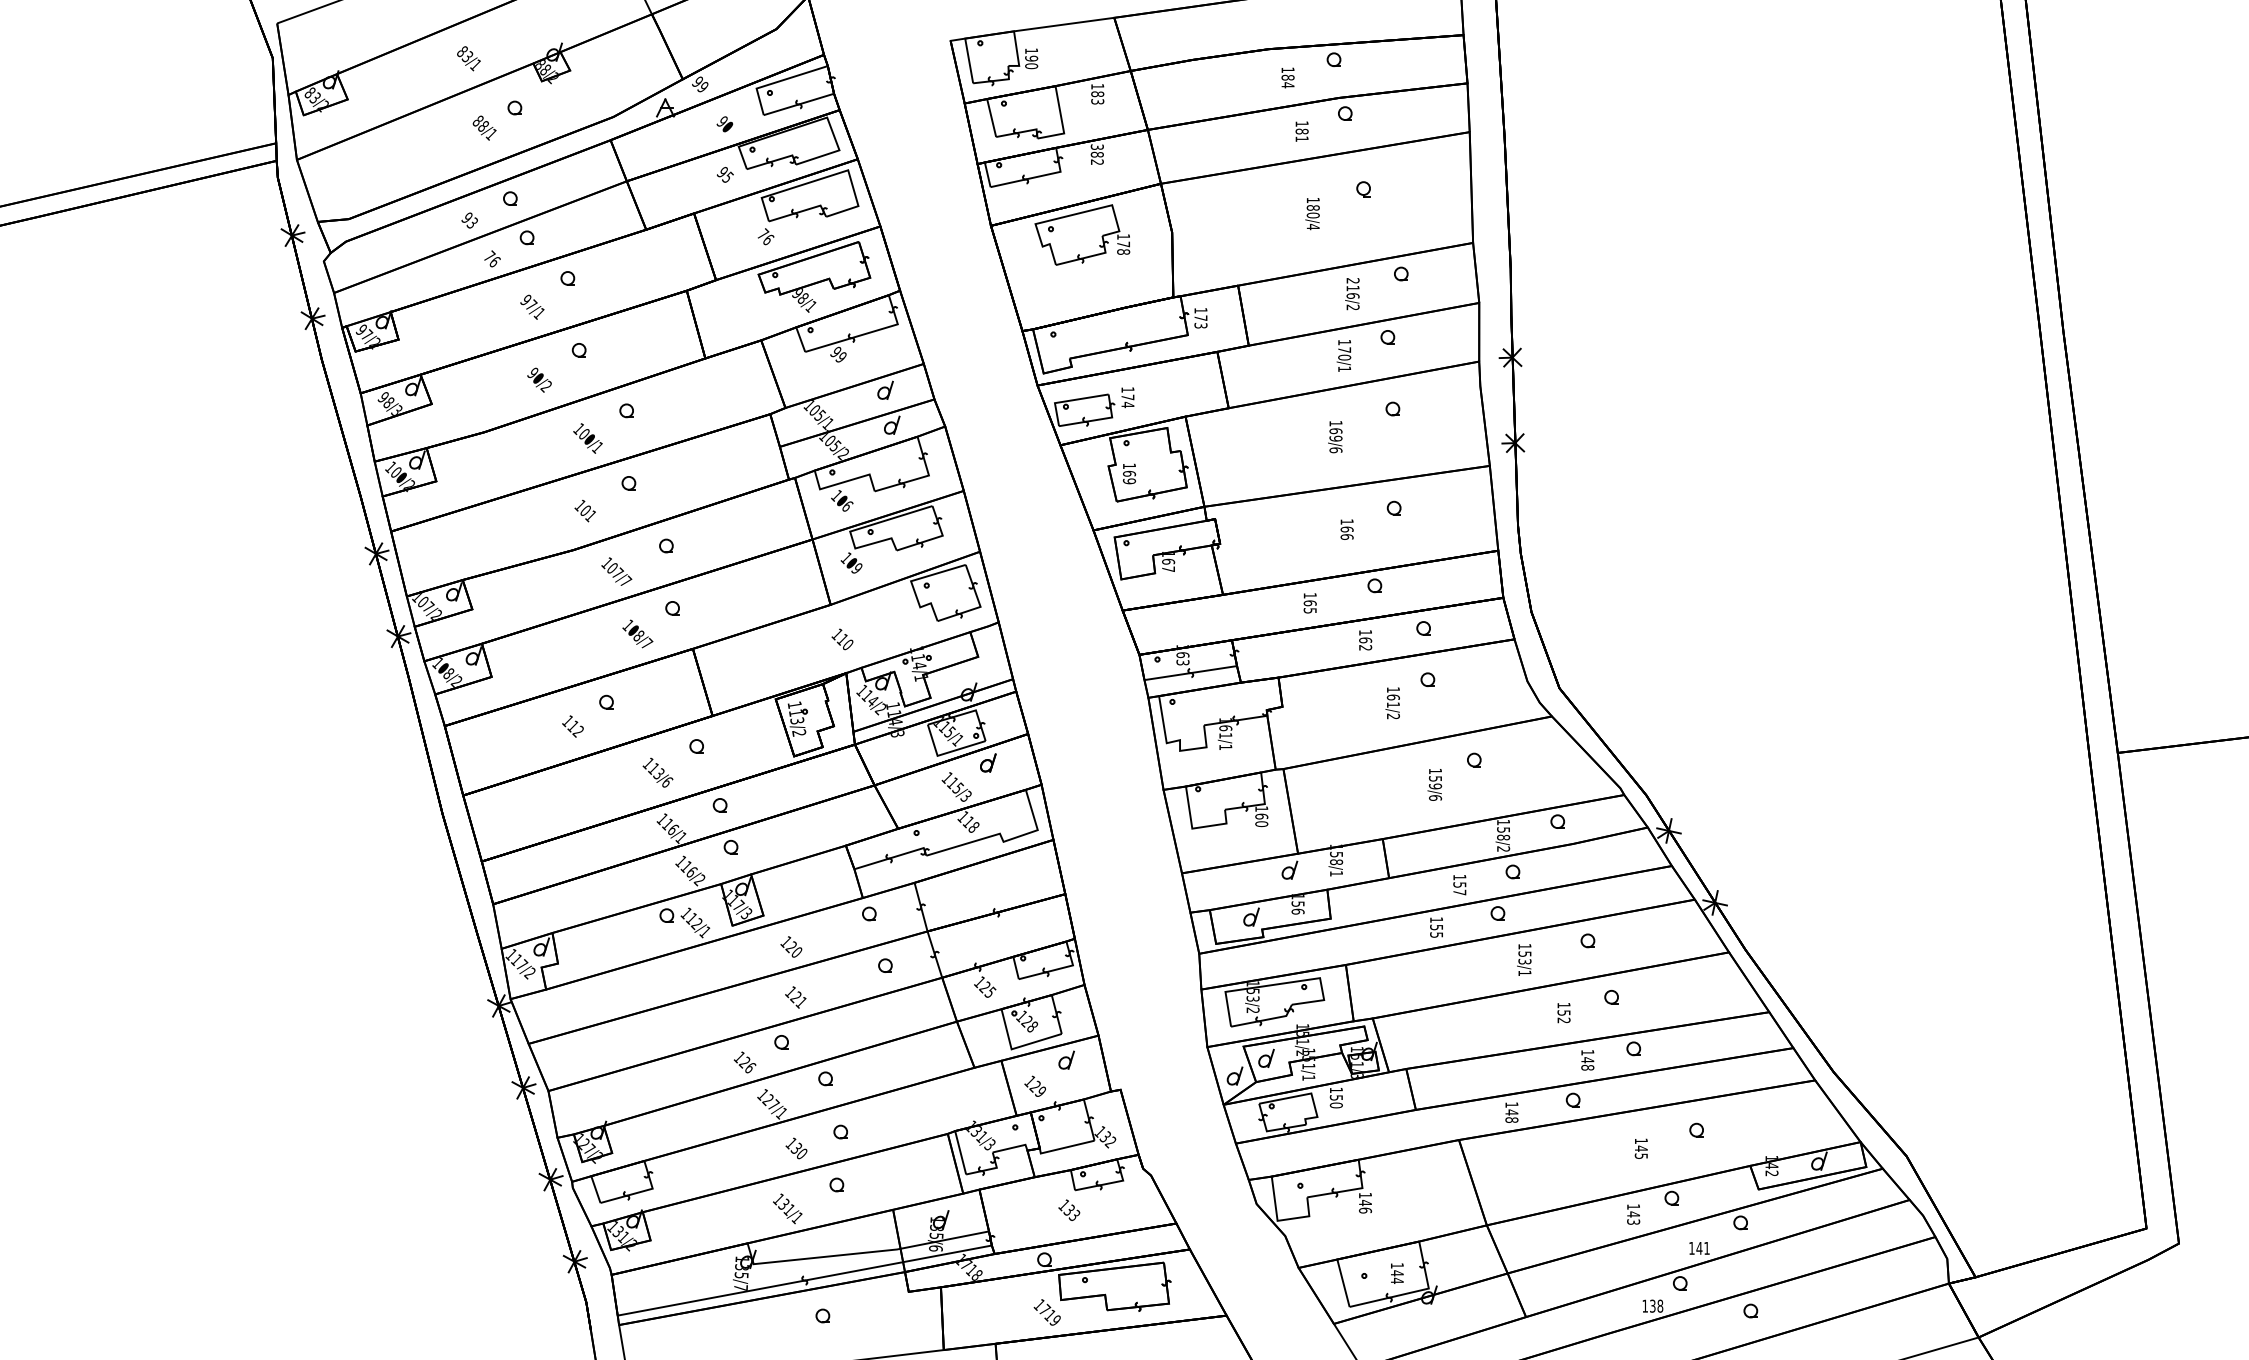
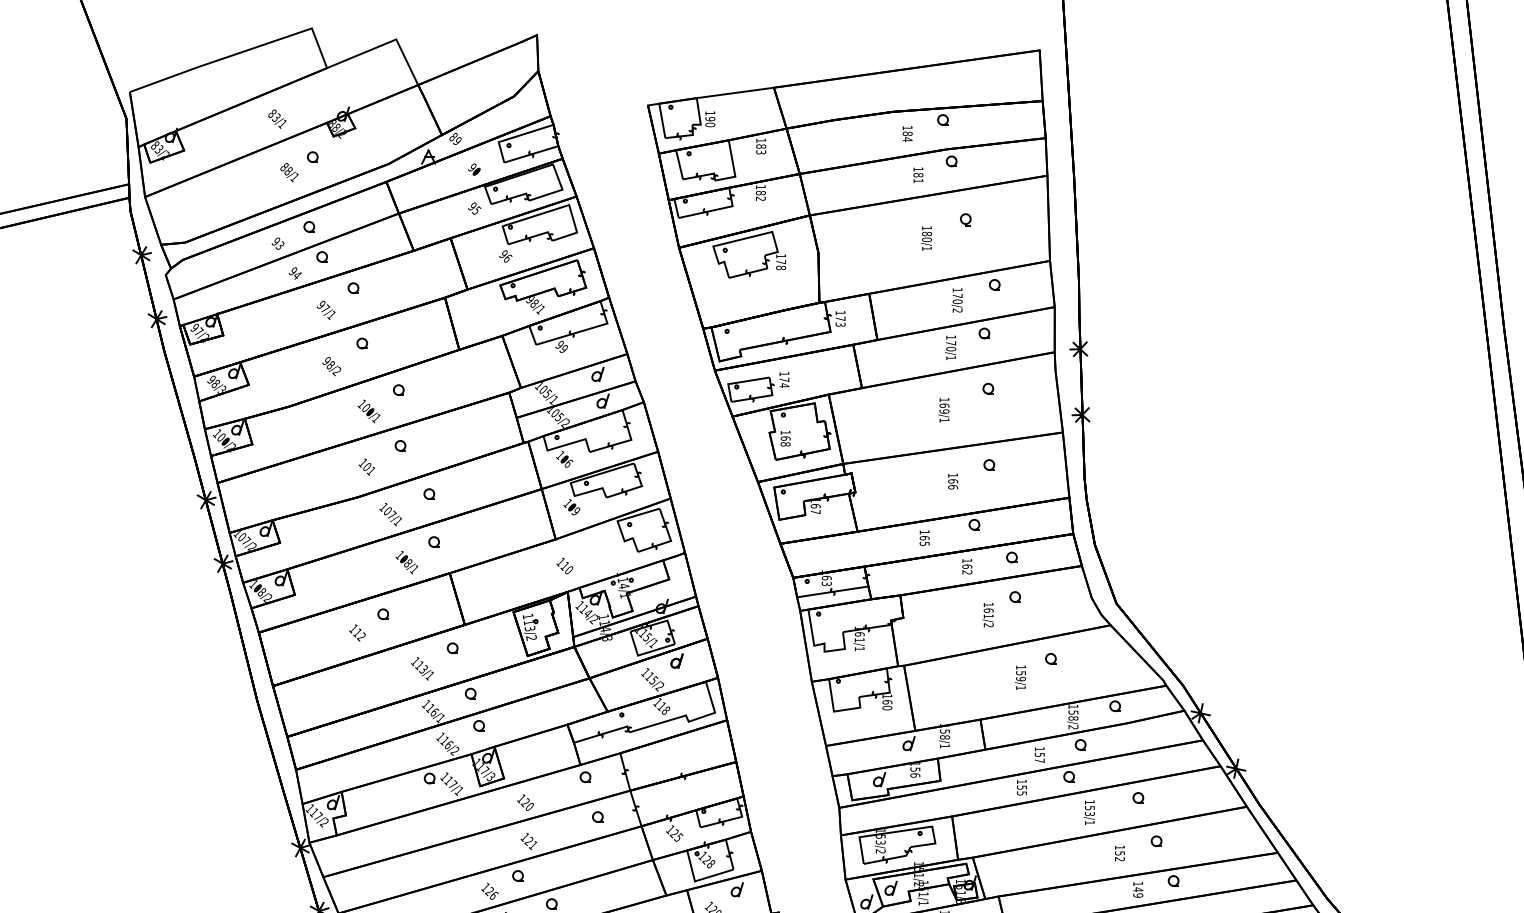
text: (697, 82) -> (453, 137), 99 -> 89
text: (1096, 146) -> (760, 186), 382 -> 182
text: (1312, 226) -> (926, 248), 180/4 -> 180/1
text: (763, 233) -> (504, 253), 76 -> 96
text: (491, 258) -> (294, 272), 76 -> 94
text: (1352, 288) -> (957, 295), 216/2 -> 170/2
text: (538, 378) -> (330, 365), 90/2 -> 98/2
text: (1335, 450) -> (944, 420), 169/6 -> 169/1
text: (1129, 481) -> (785, 444), 169 -> 168
text: (626, 581) -> (398, 521), 107/7 -> 107/1
text: (647, 643) -> (414, 569), 108/7 -> 108/1
text: (667, 782) -> (430, 676), 113/6 -> 113/1
text: (965, 796) -> (659, 686), 115/3 -> 115/2
text: (1435, 797) -> (1021, 687), 159/6 -> 159/1
text: (696, 923) -> (452, 784), 112/1 -> 117/1
text: (1587, 1067) -> (1138, 895), 148 -> 149

